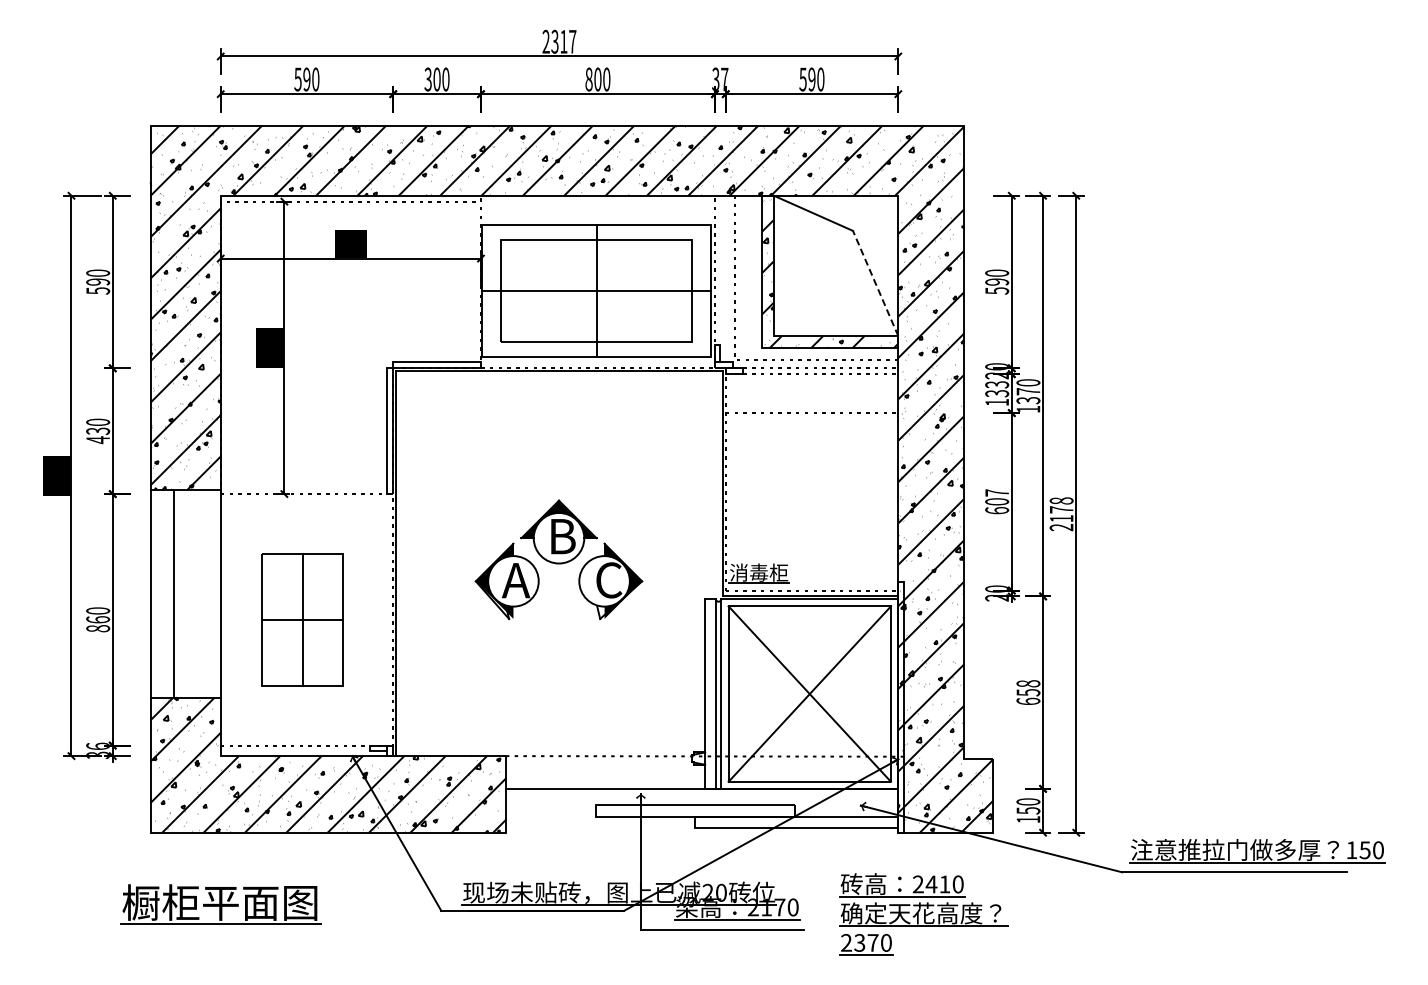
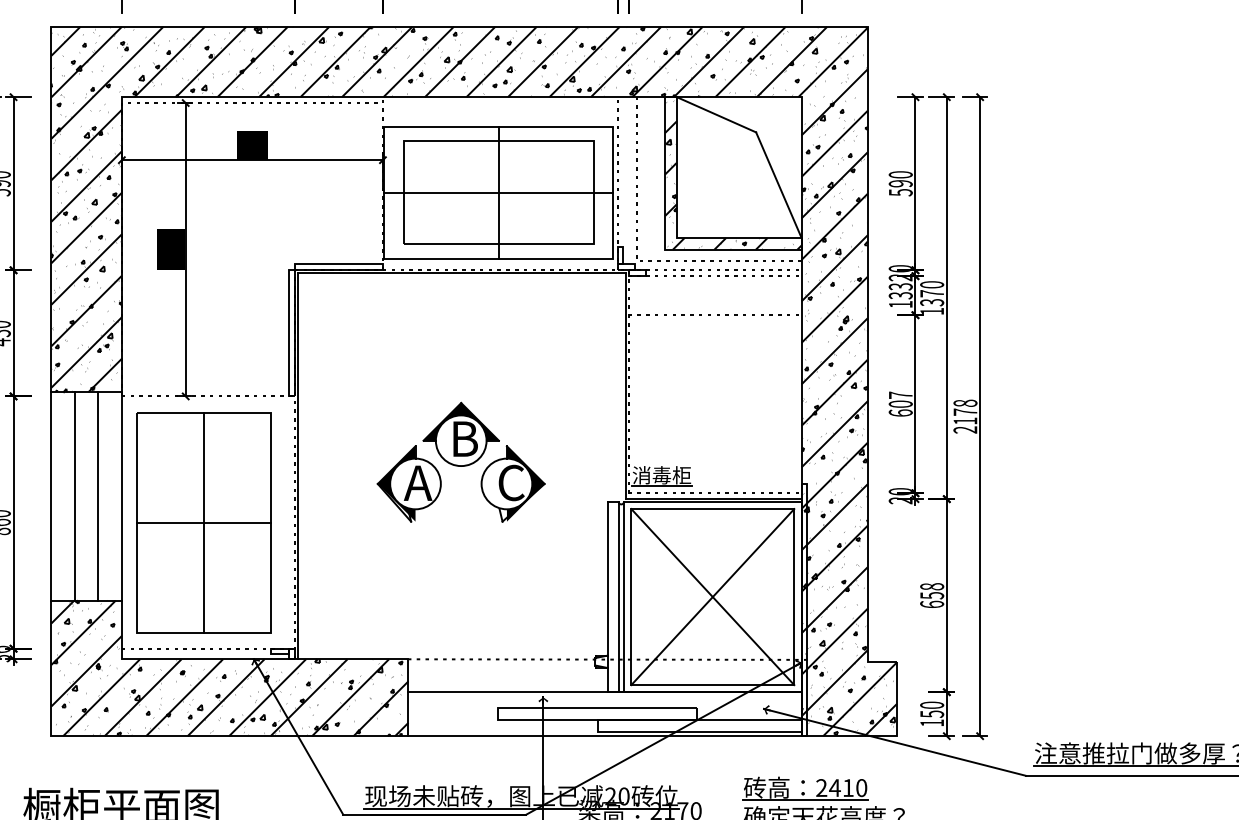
line: (875, 283) -> (778, 185), dashed -> solid
line: (197, 593) -> (98, 496), added
part: (302, 619) -> (203, 522), size x1.67
line: (702, 832) -> (605, 735), added

